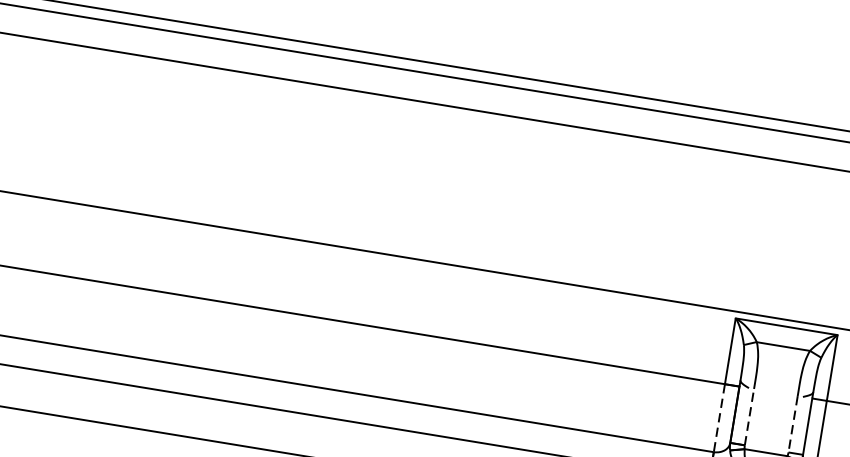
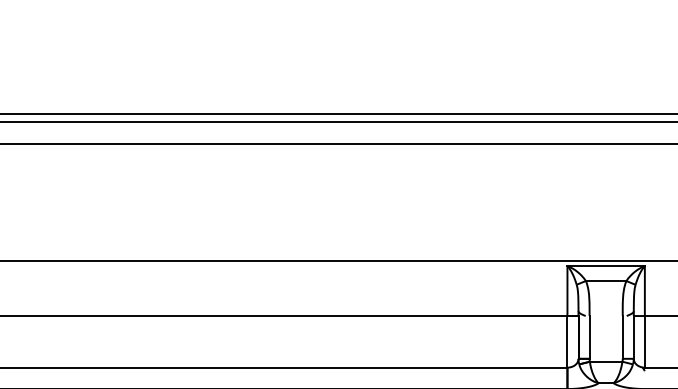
line: (749, 415) -> (589, 336), dashed -> solid
line: (719, 417) -> (567, 341), dashed -> solid
line: (792, 424) -> (622, 337), dashed -> solid

